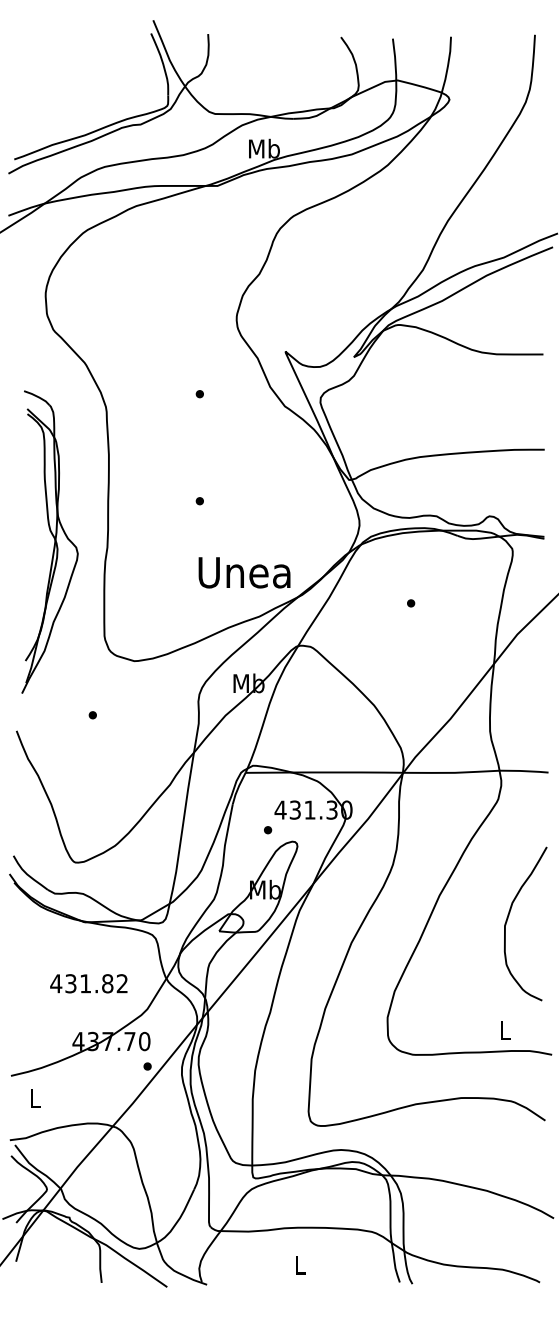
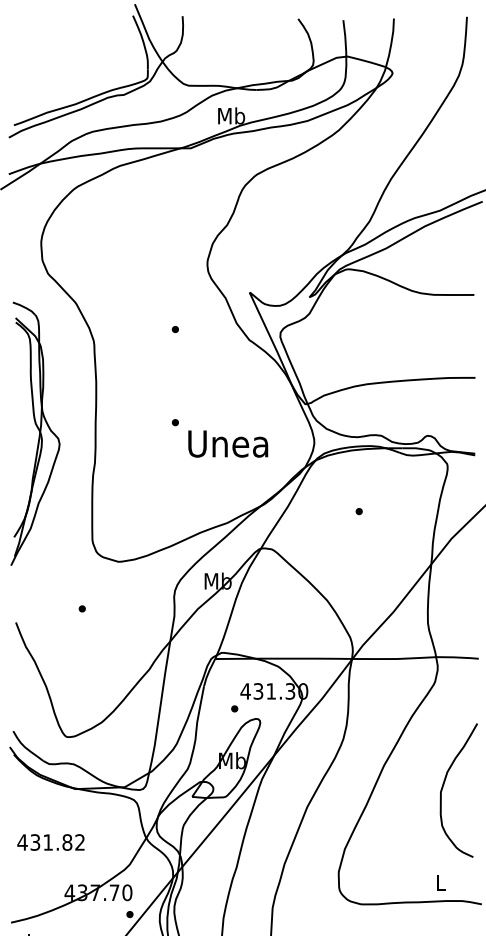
part: (49, 541) -> (35, 433), moved
text: (244, 572) -> (228, 443), moved
text: (88, 983) -> (50, 842), moved

